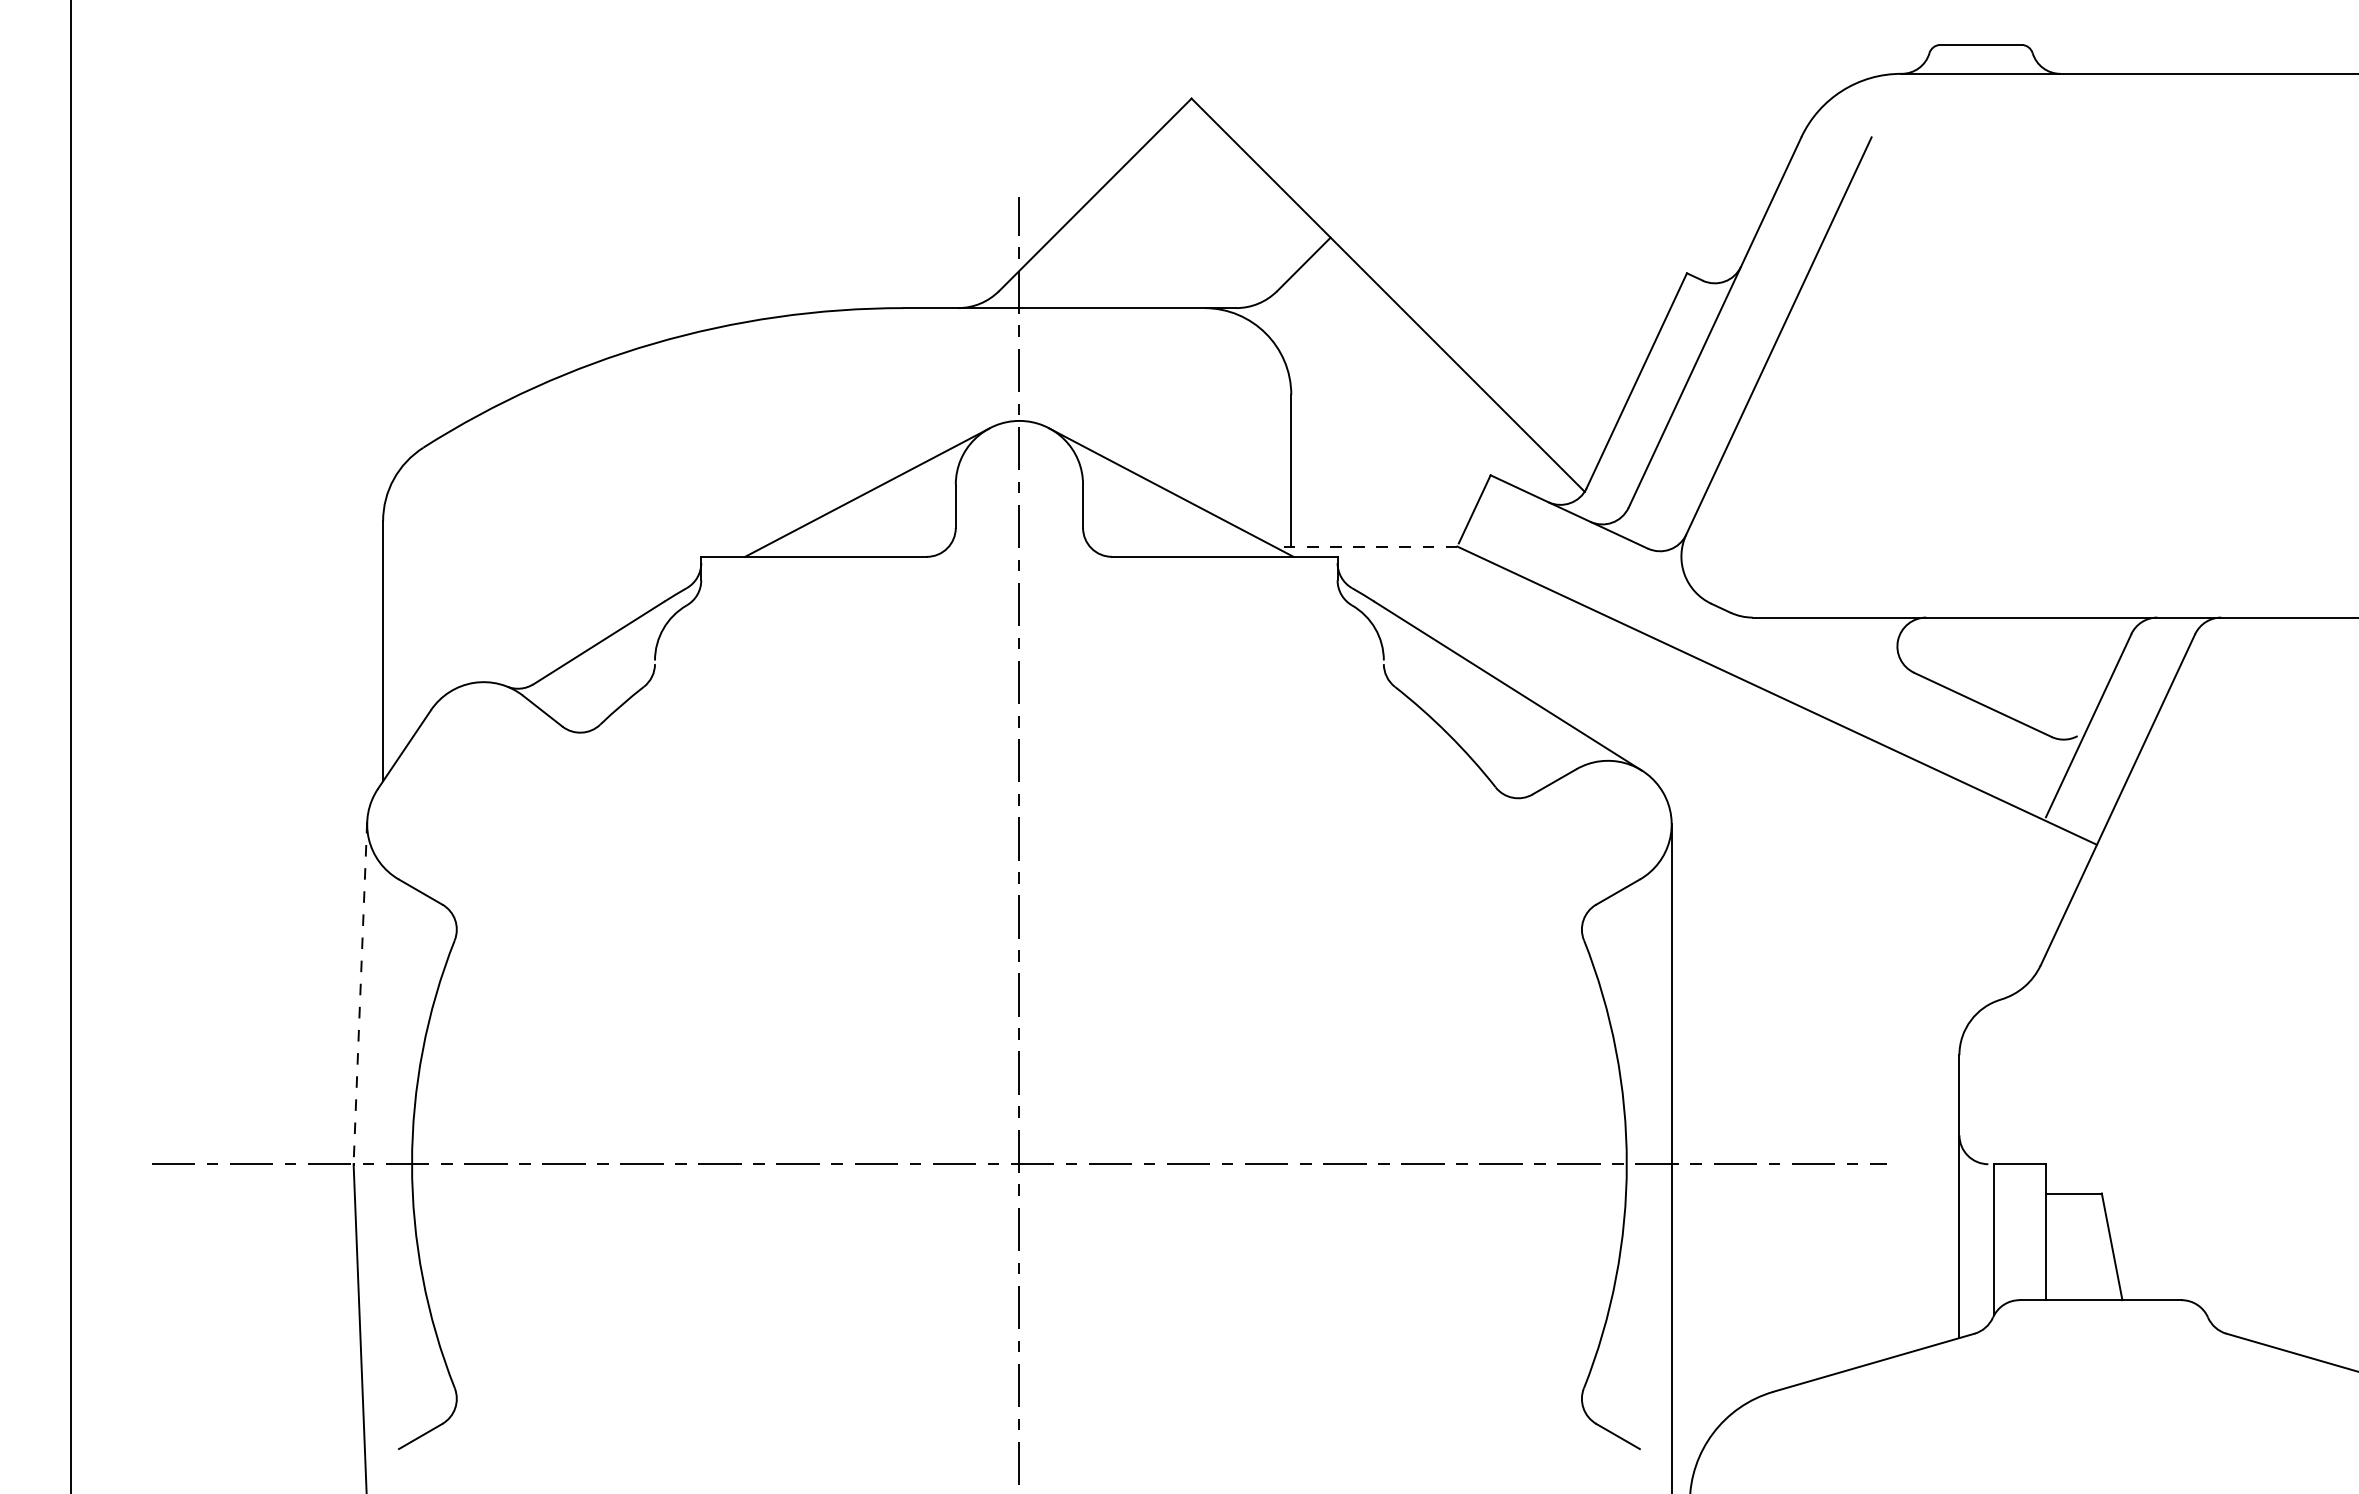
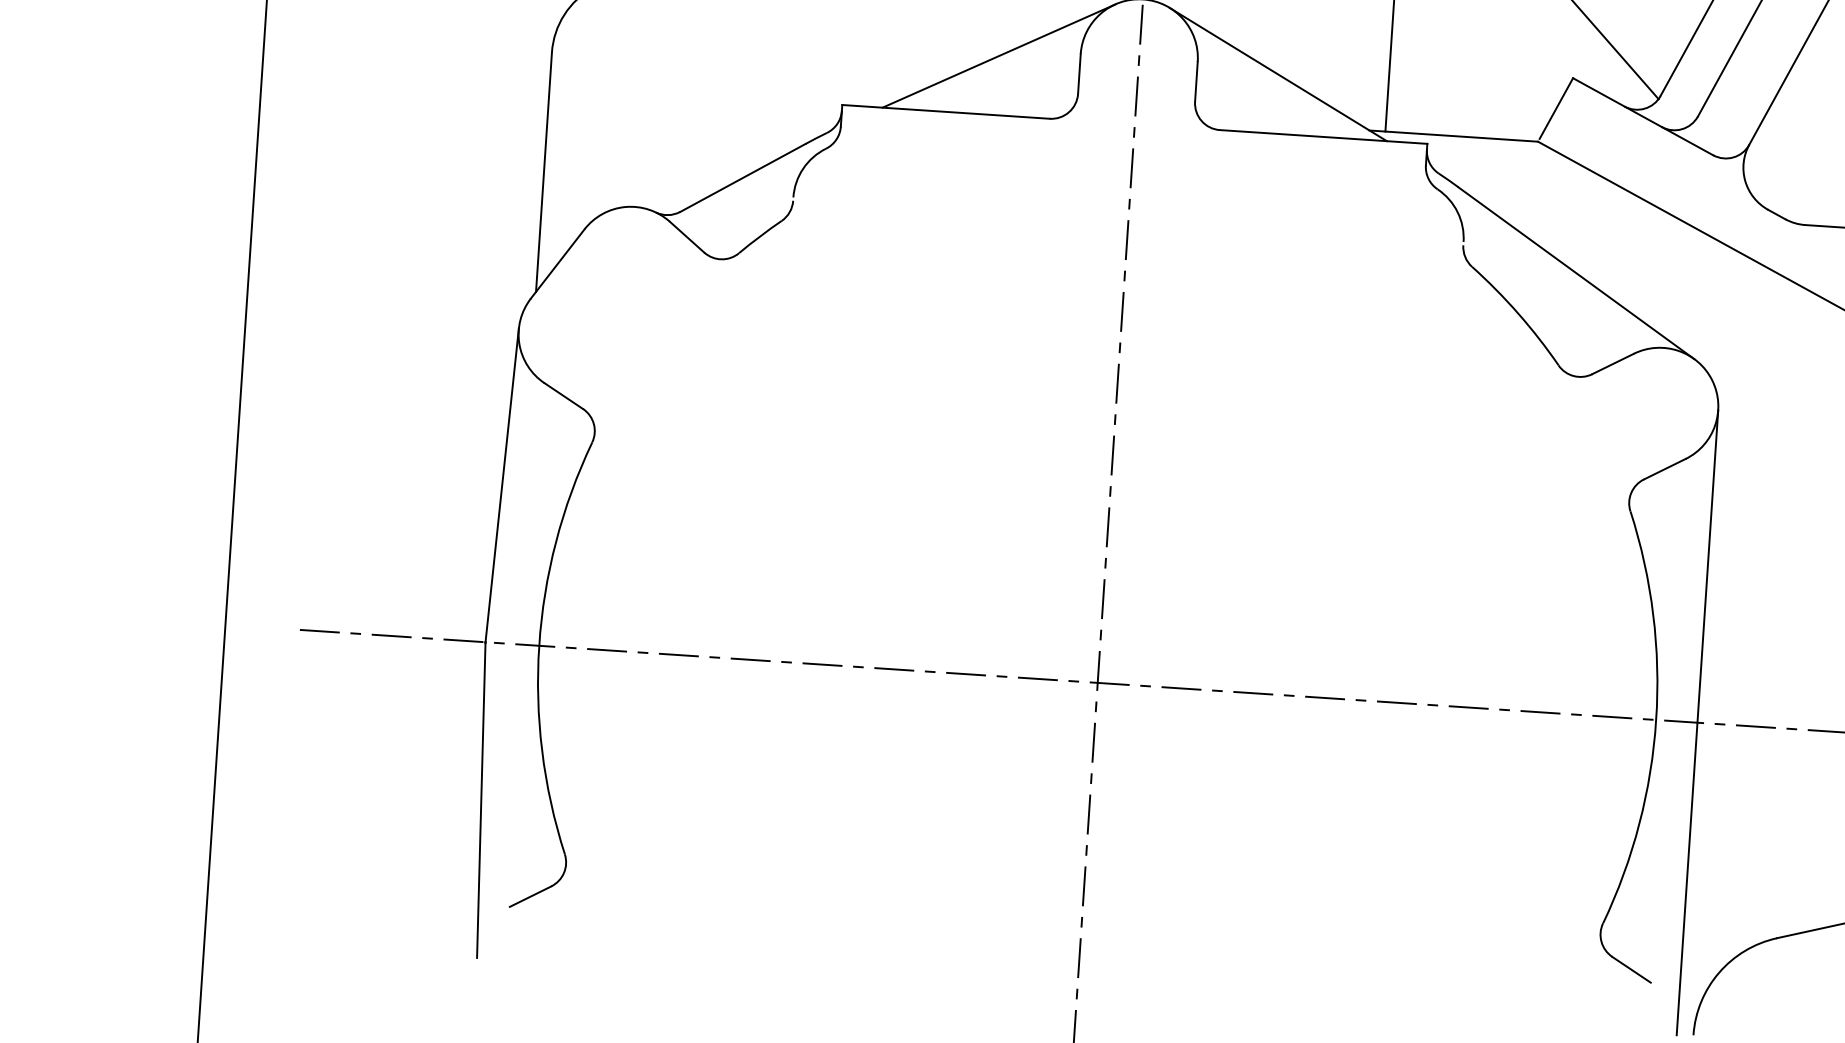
line: (1365, 546) -> (1453, 136), dashed -> solid
line: (360, 993) -> (502, 485), dashed -> solid

